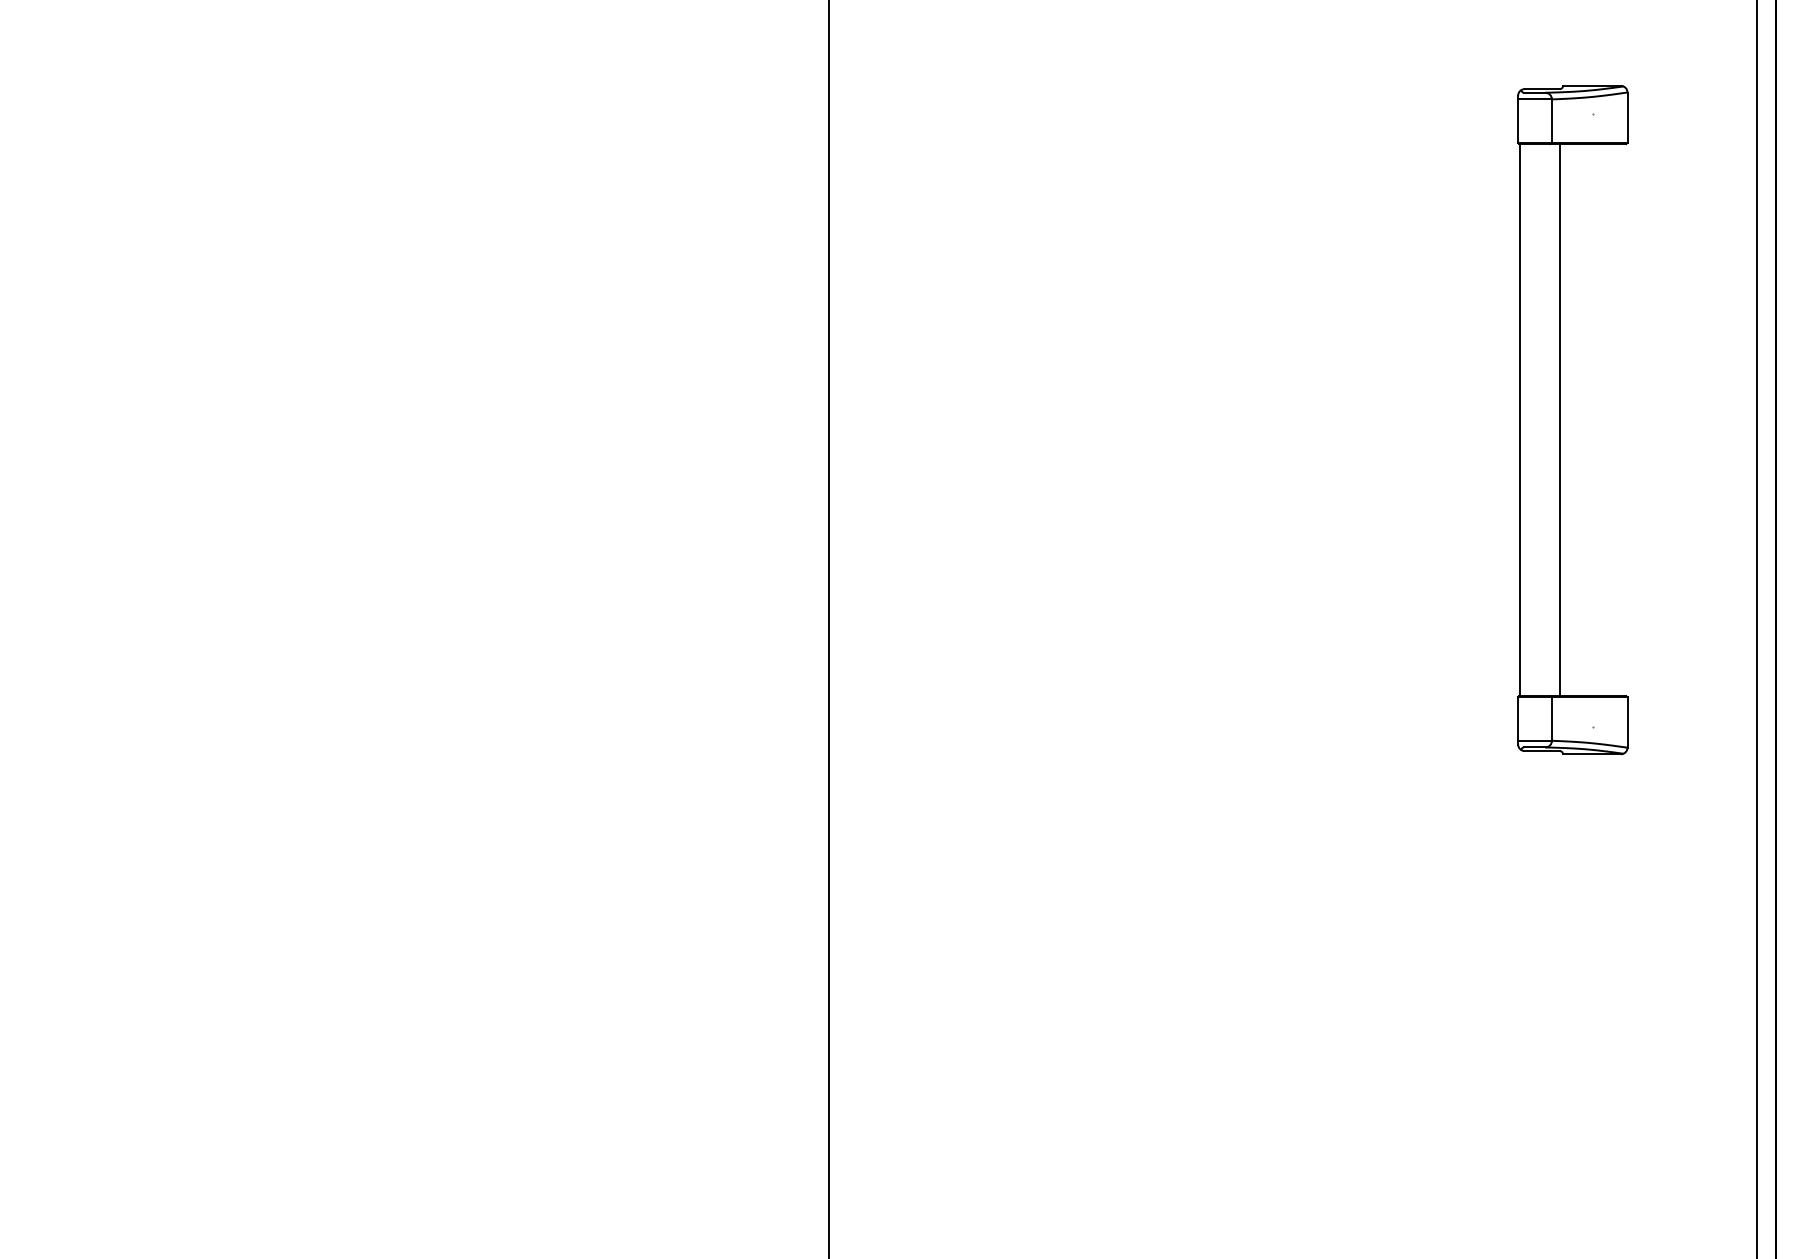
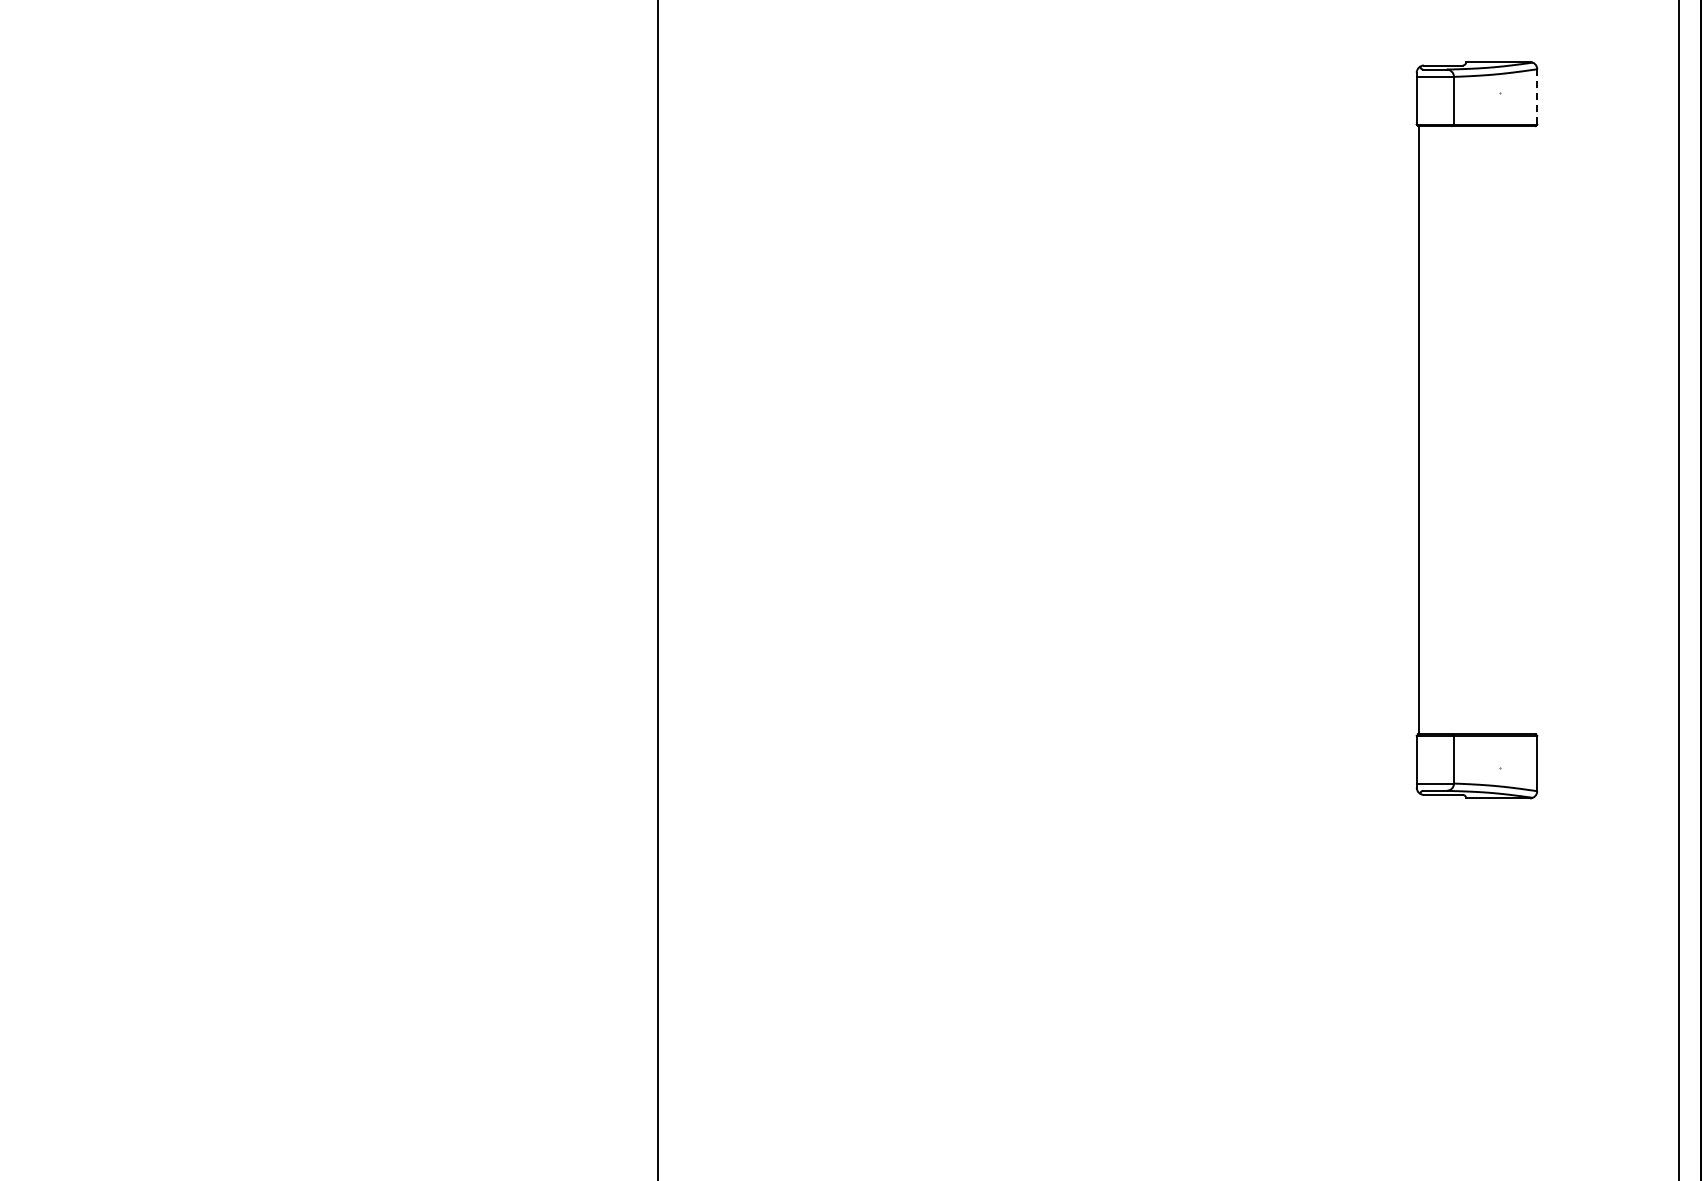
line: (1627, 117) -> (1537, 96), solid -> dashed
line: (1559, 420) -> (1462, 430), removed

